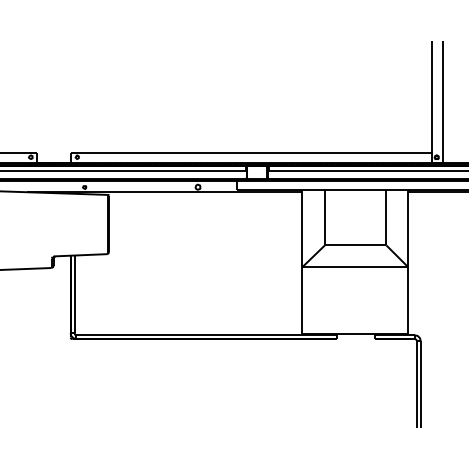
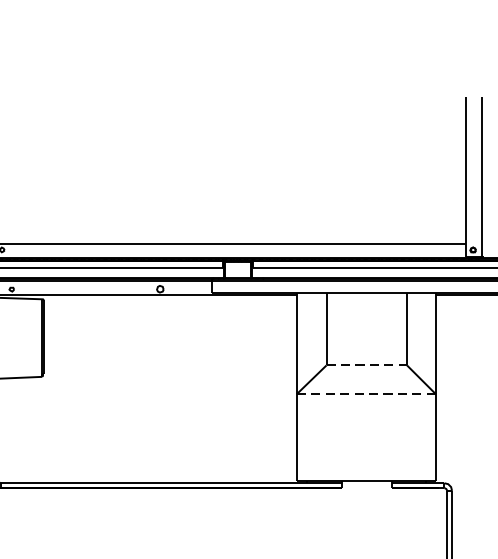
line: (355, 245) -> (366, 365), solid -> dashed
line: (355, 267) -> (366, 394), solid -> dashed

